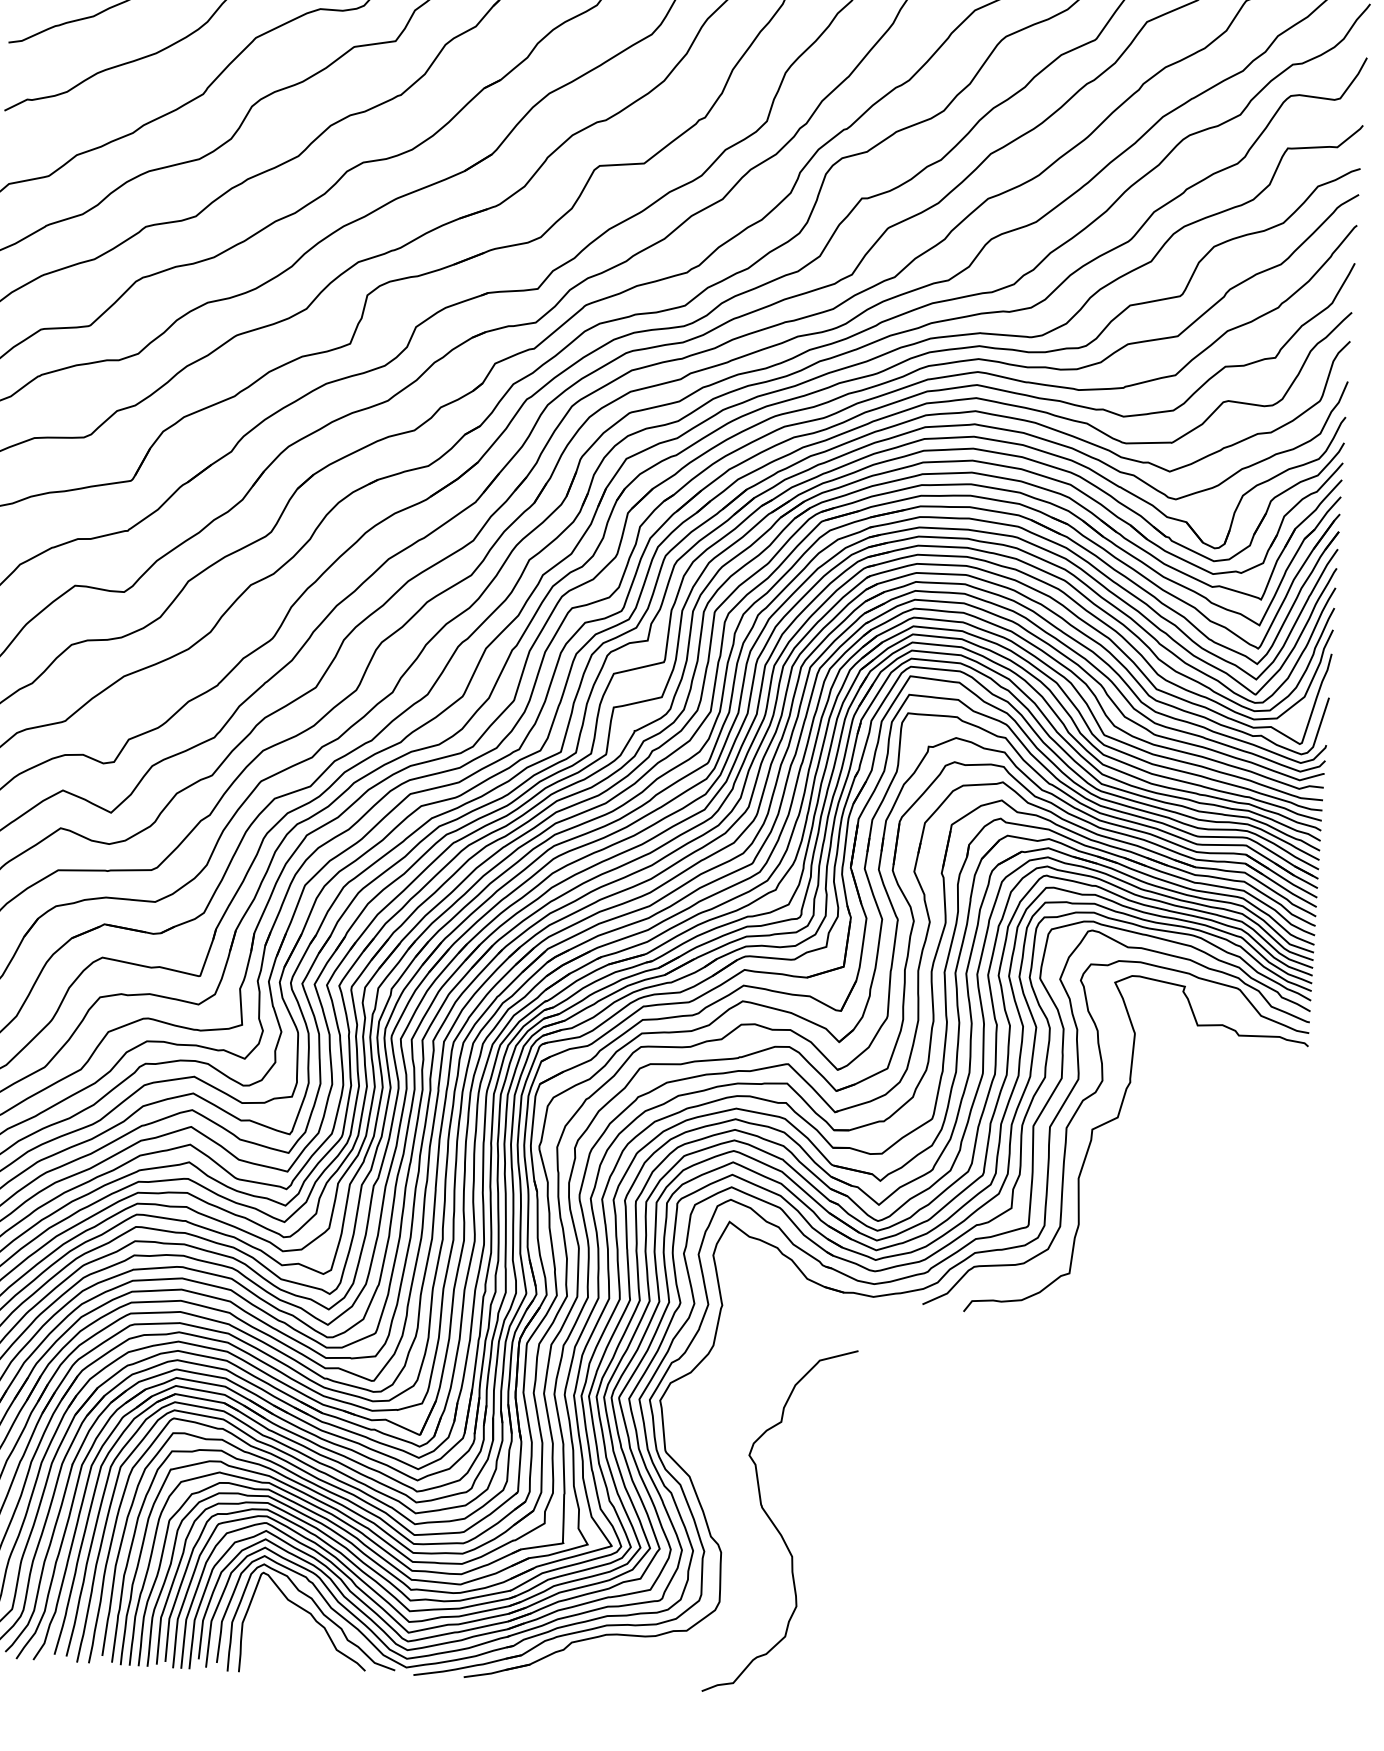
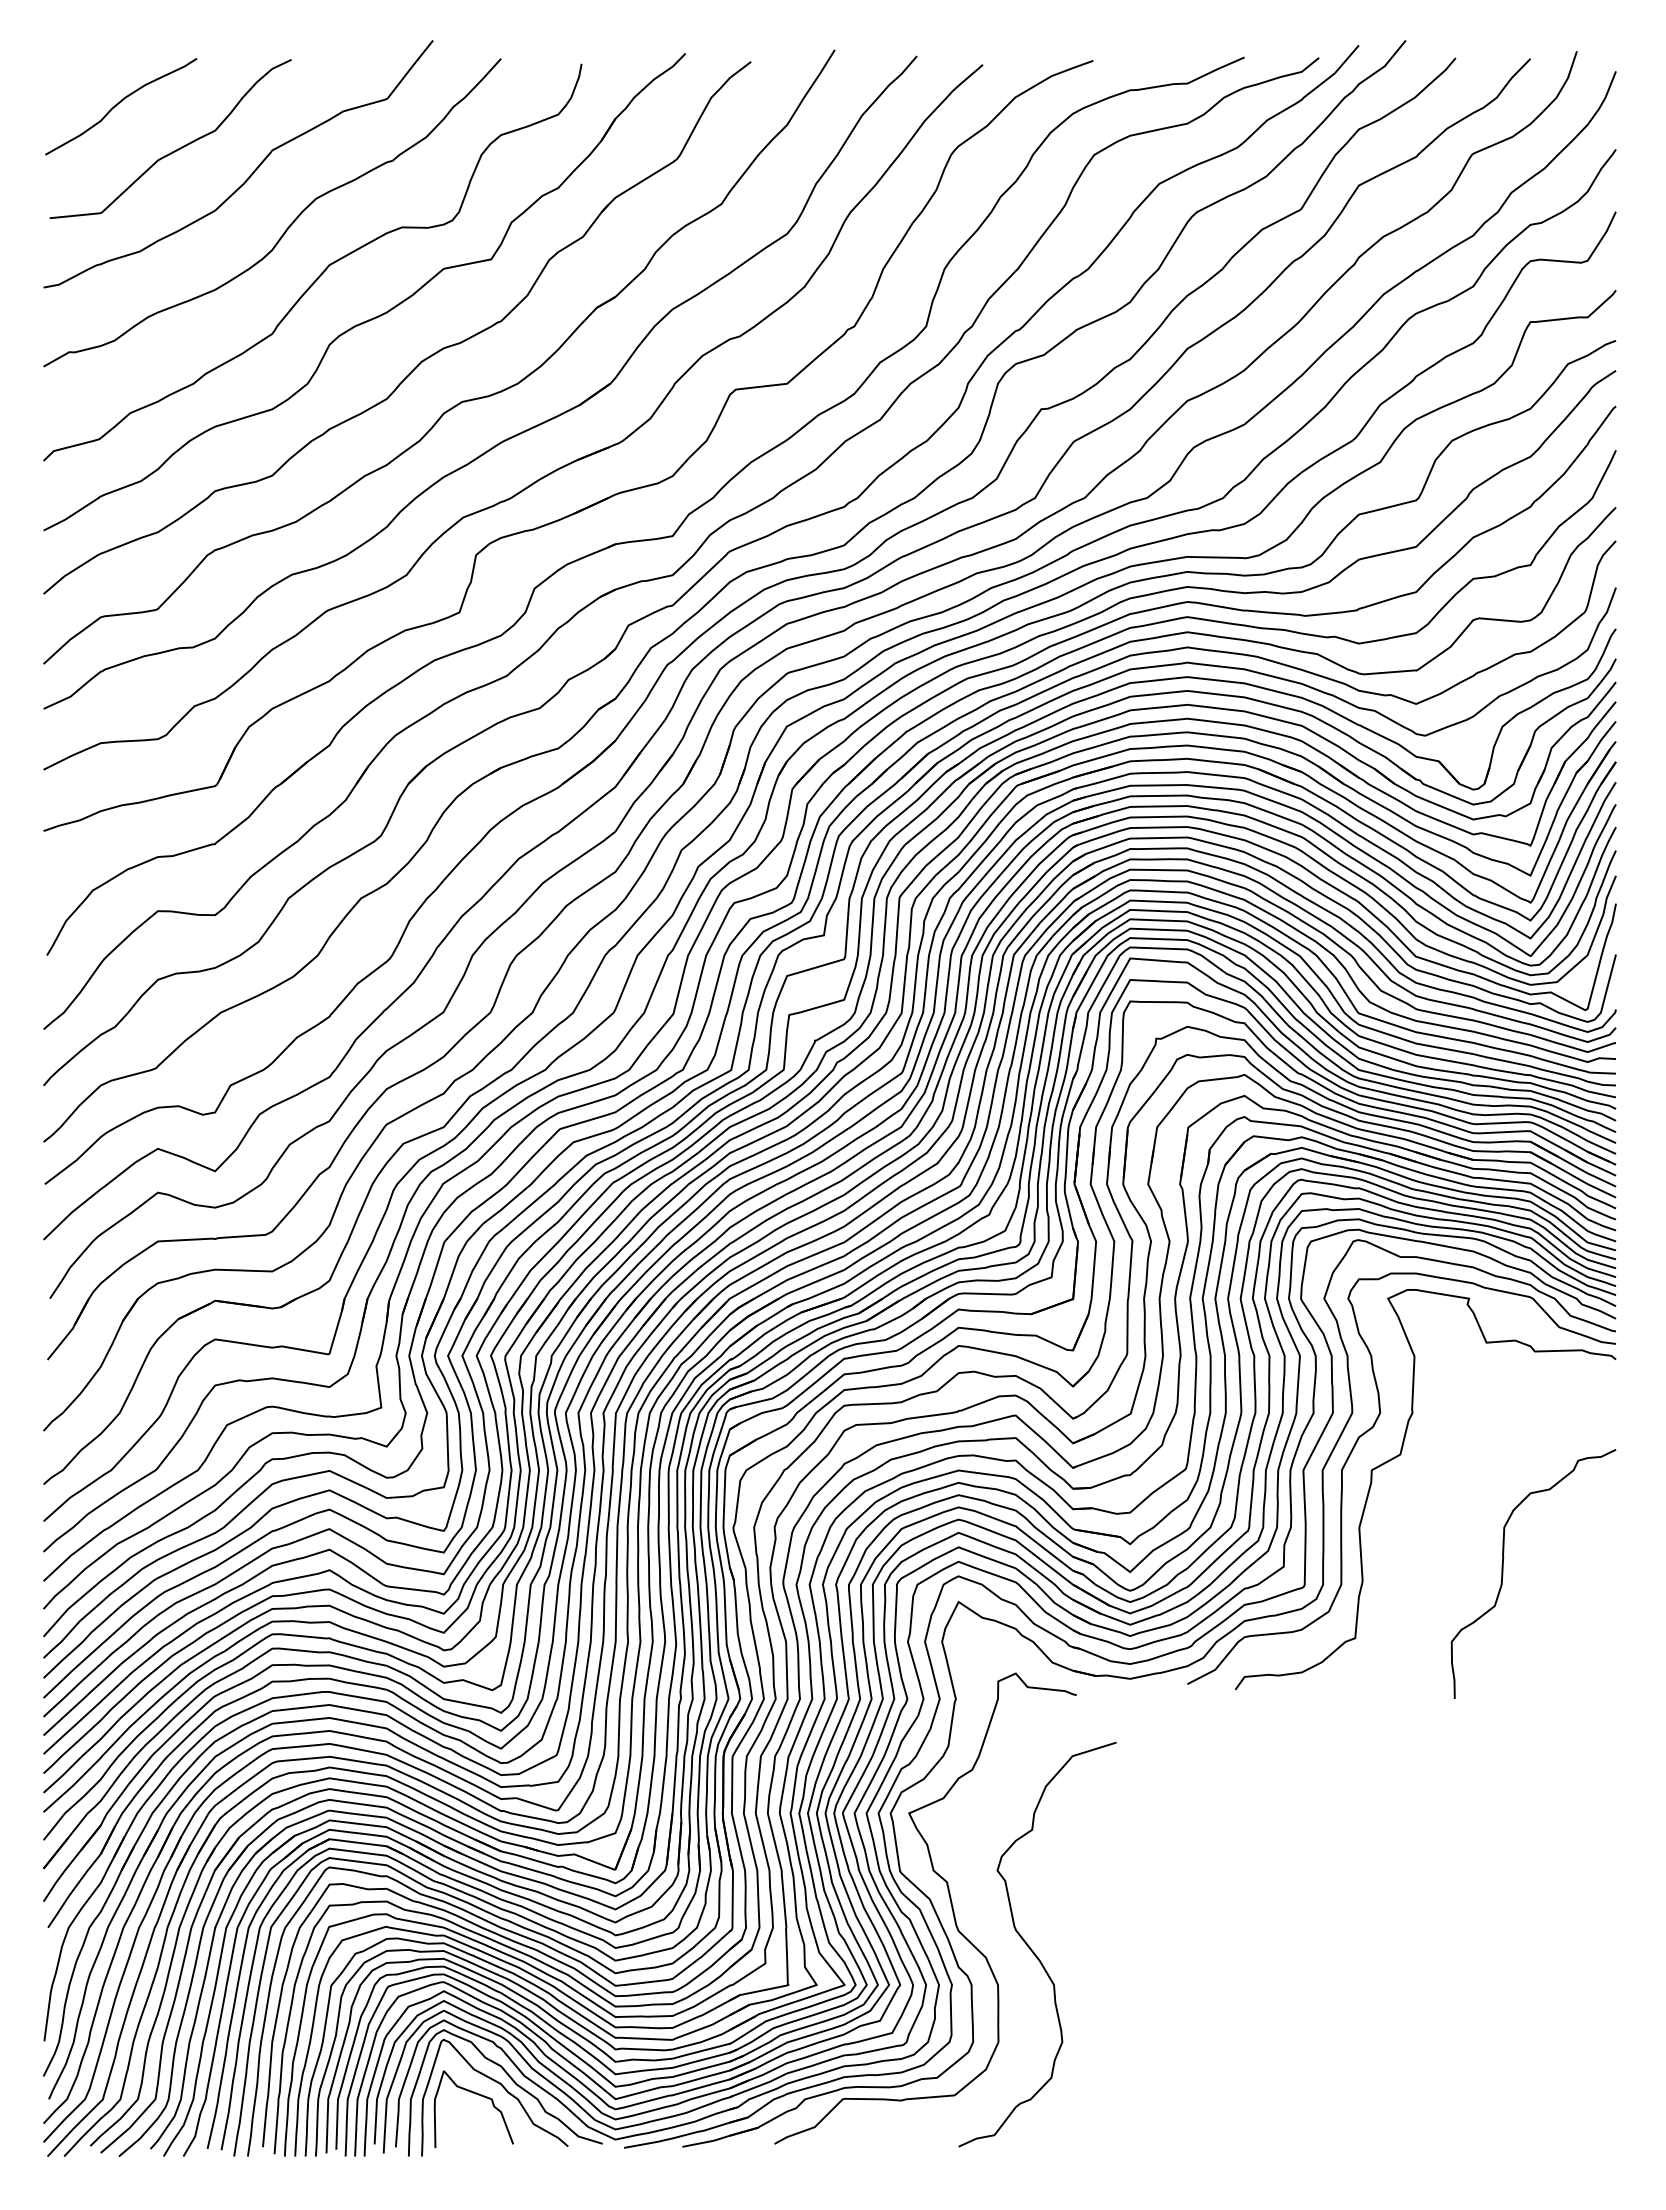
curve: (1200, 1225) -> (1503, 1573), added
curve: (707, 1482) -> (950, 1904), added
curve: (292, 1623) -> (480, 2096), added

